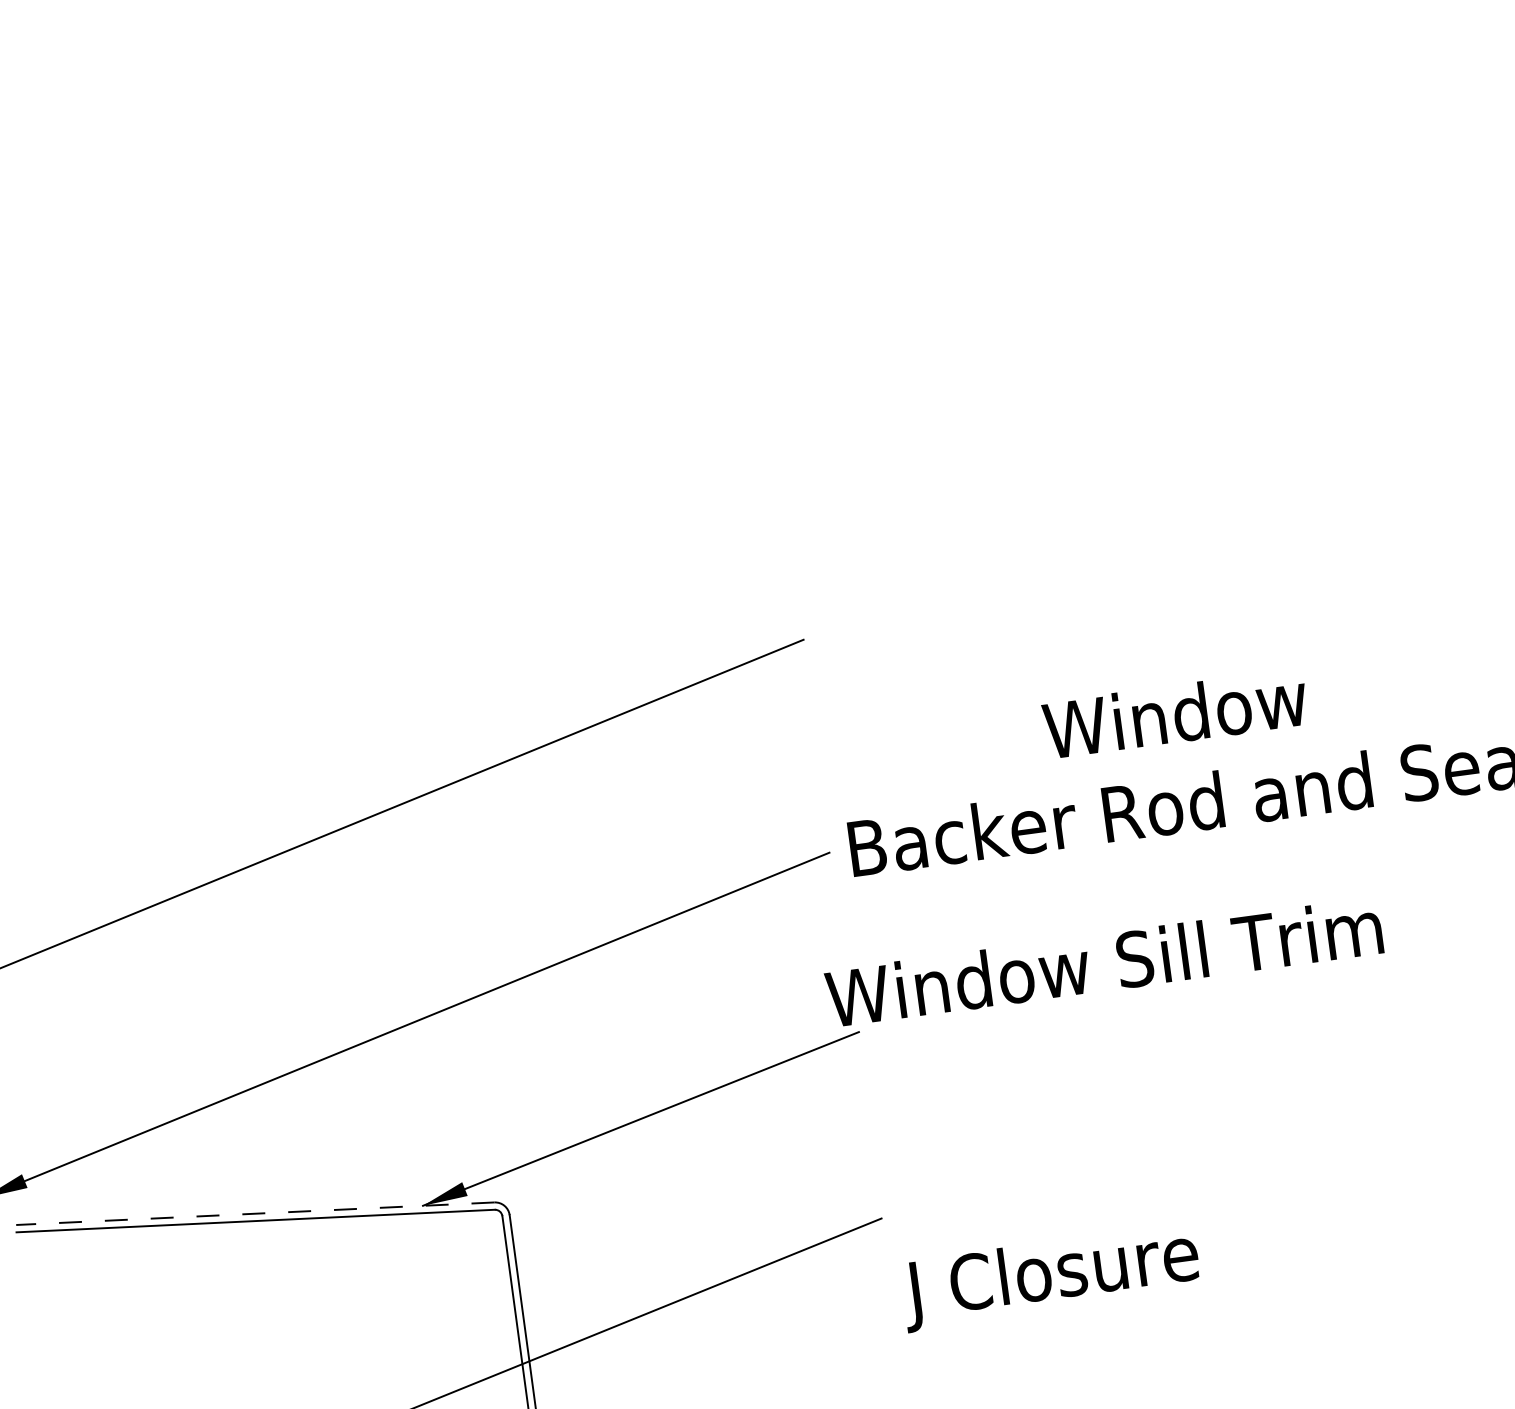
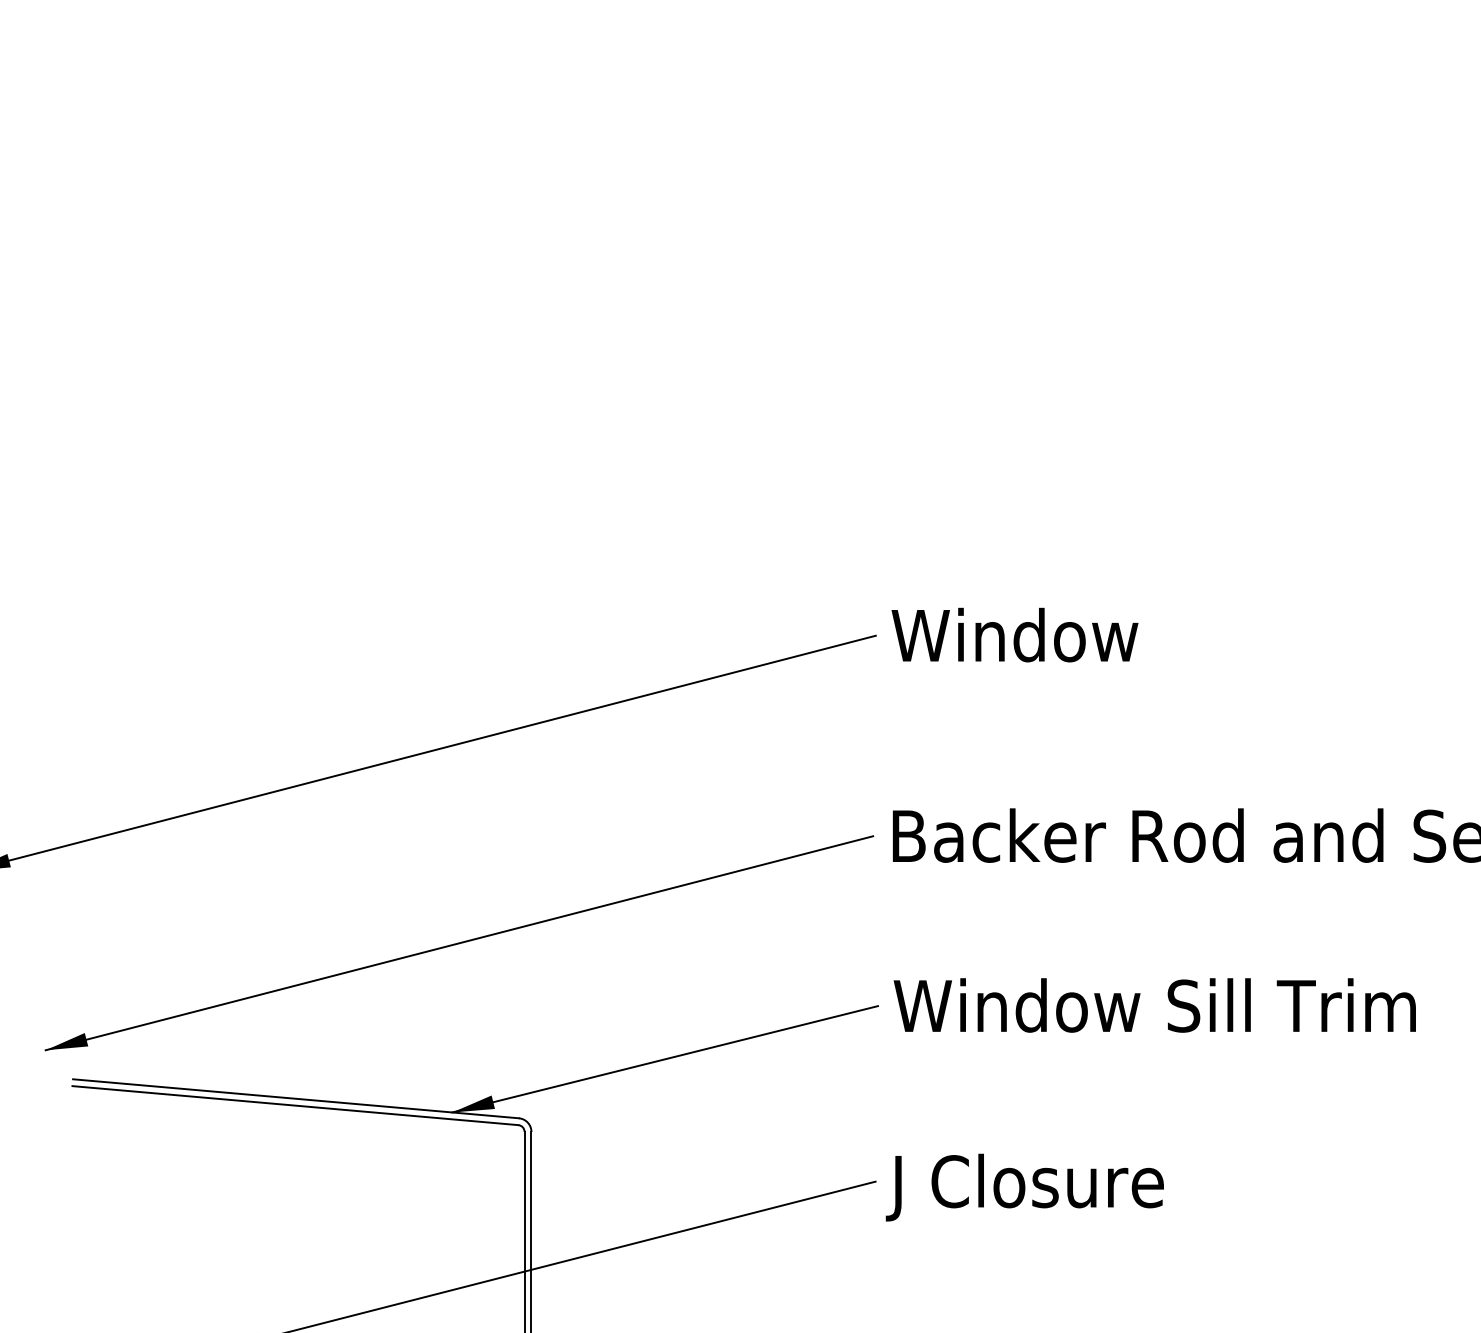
text: (1174, 713) -> (1014, 634), moved
text: (1103, 962) -> (1154, 1005), moved
line: (255, 1213) -> (296, 1098), dashed -> solid
text: (1050, 1277) -> (1024, 1187), moved

